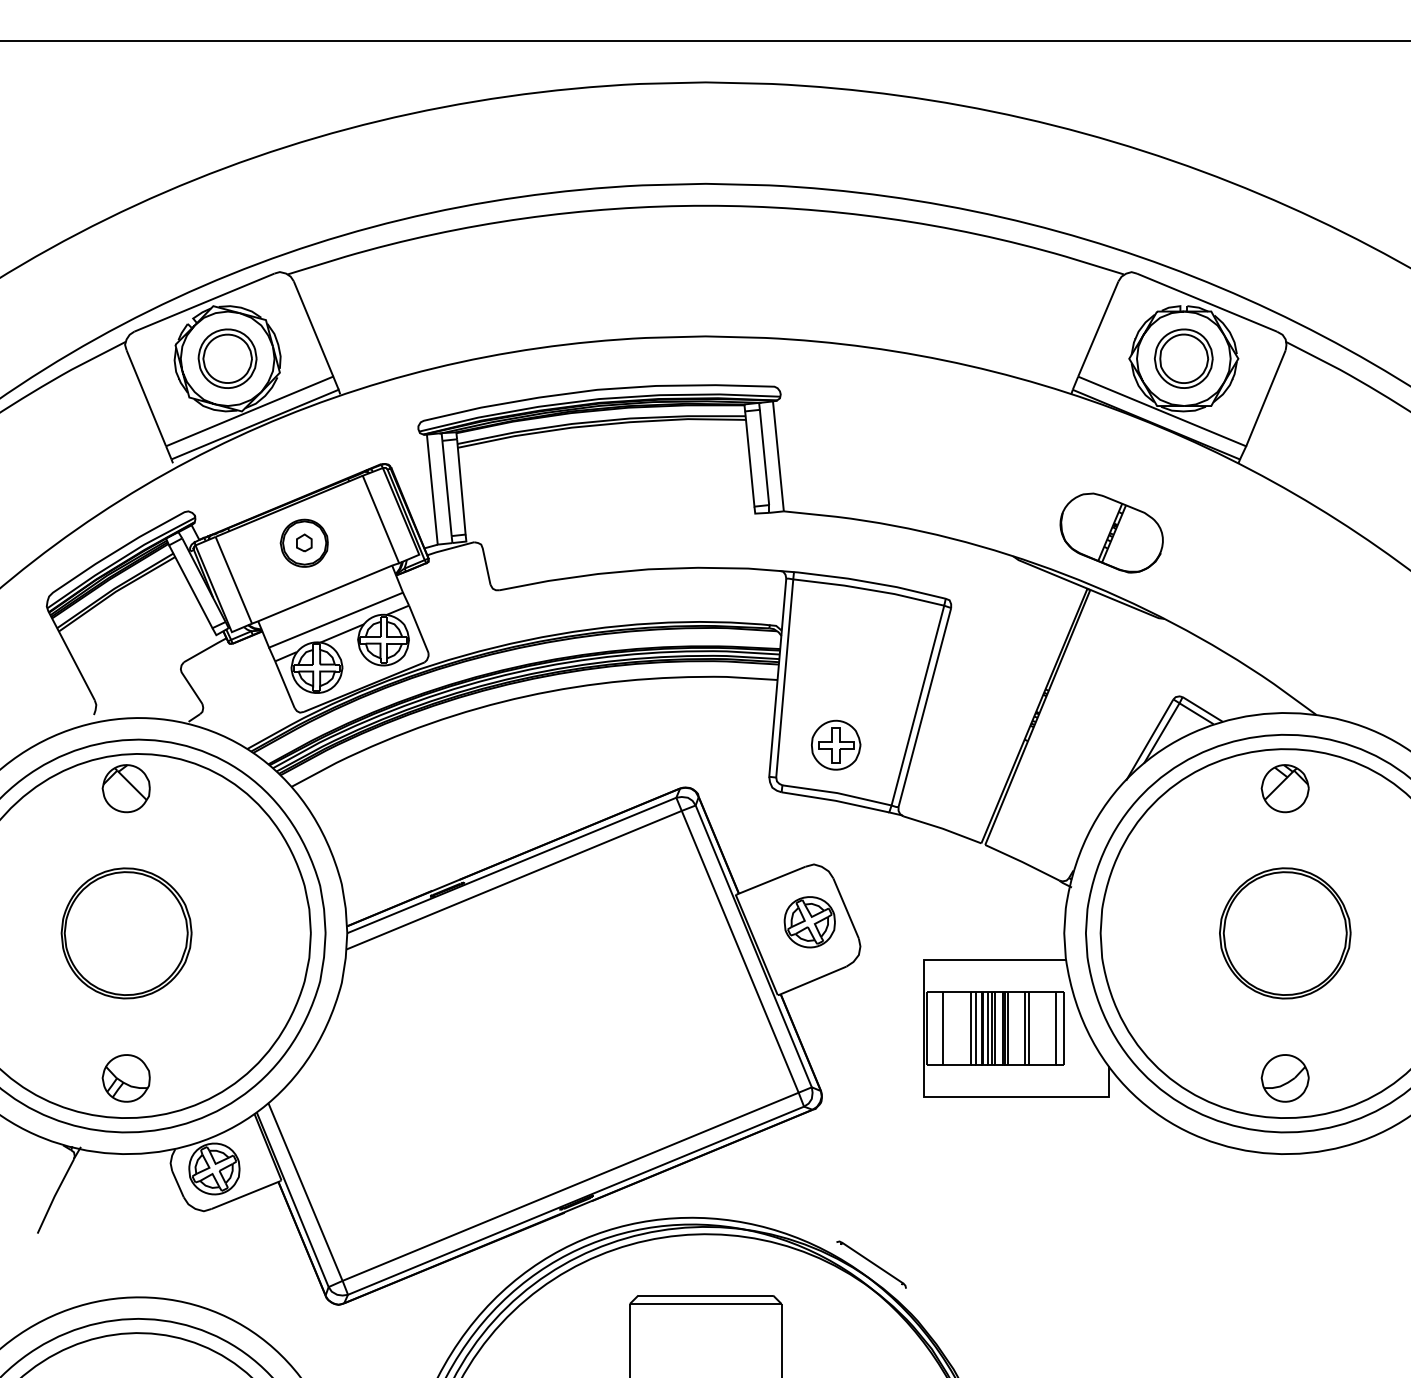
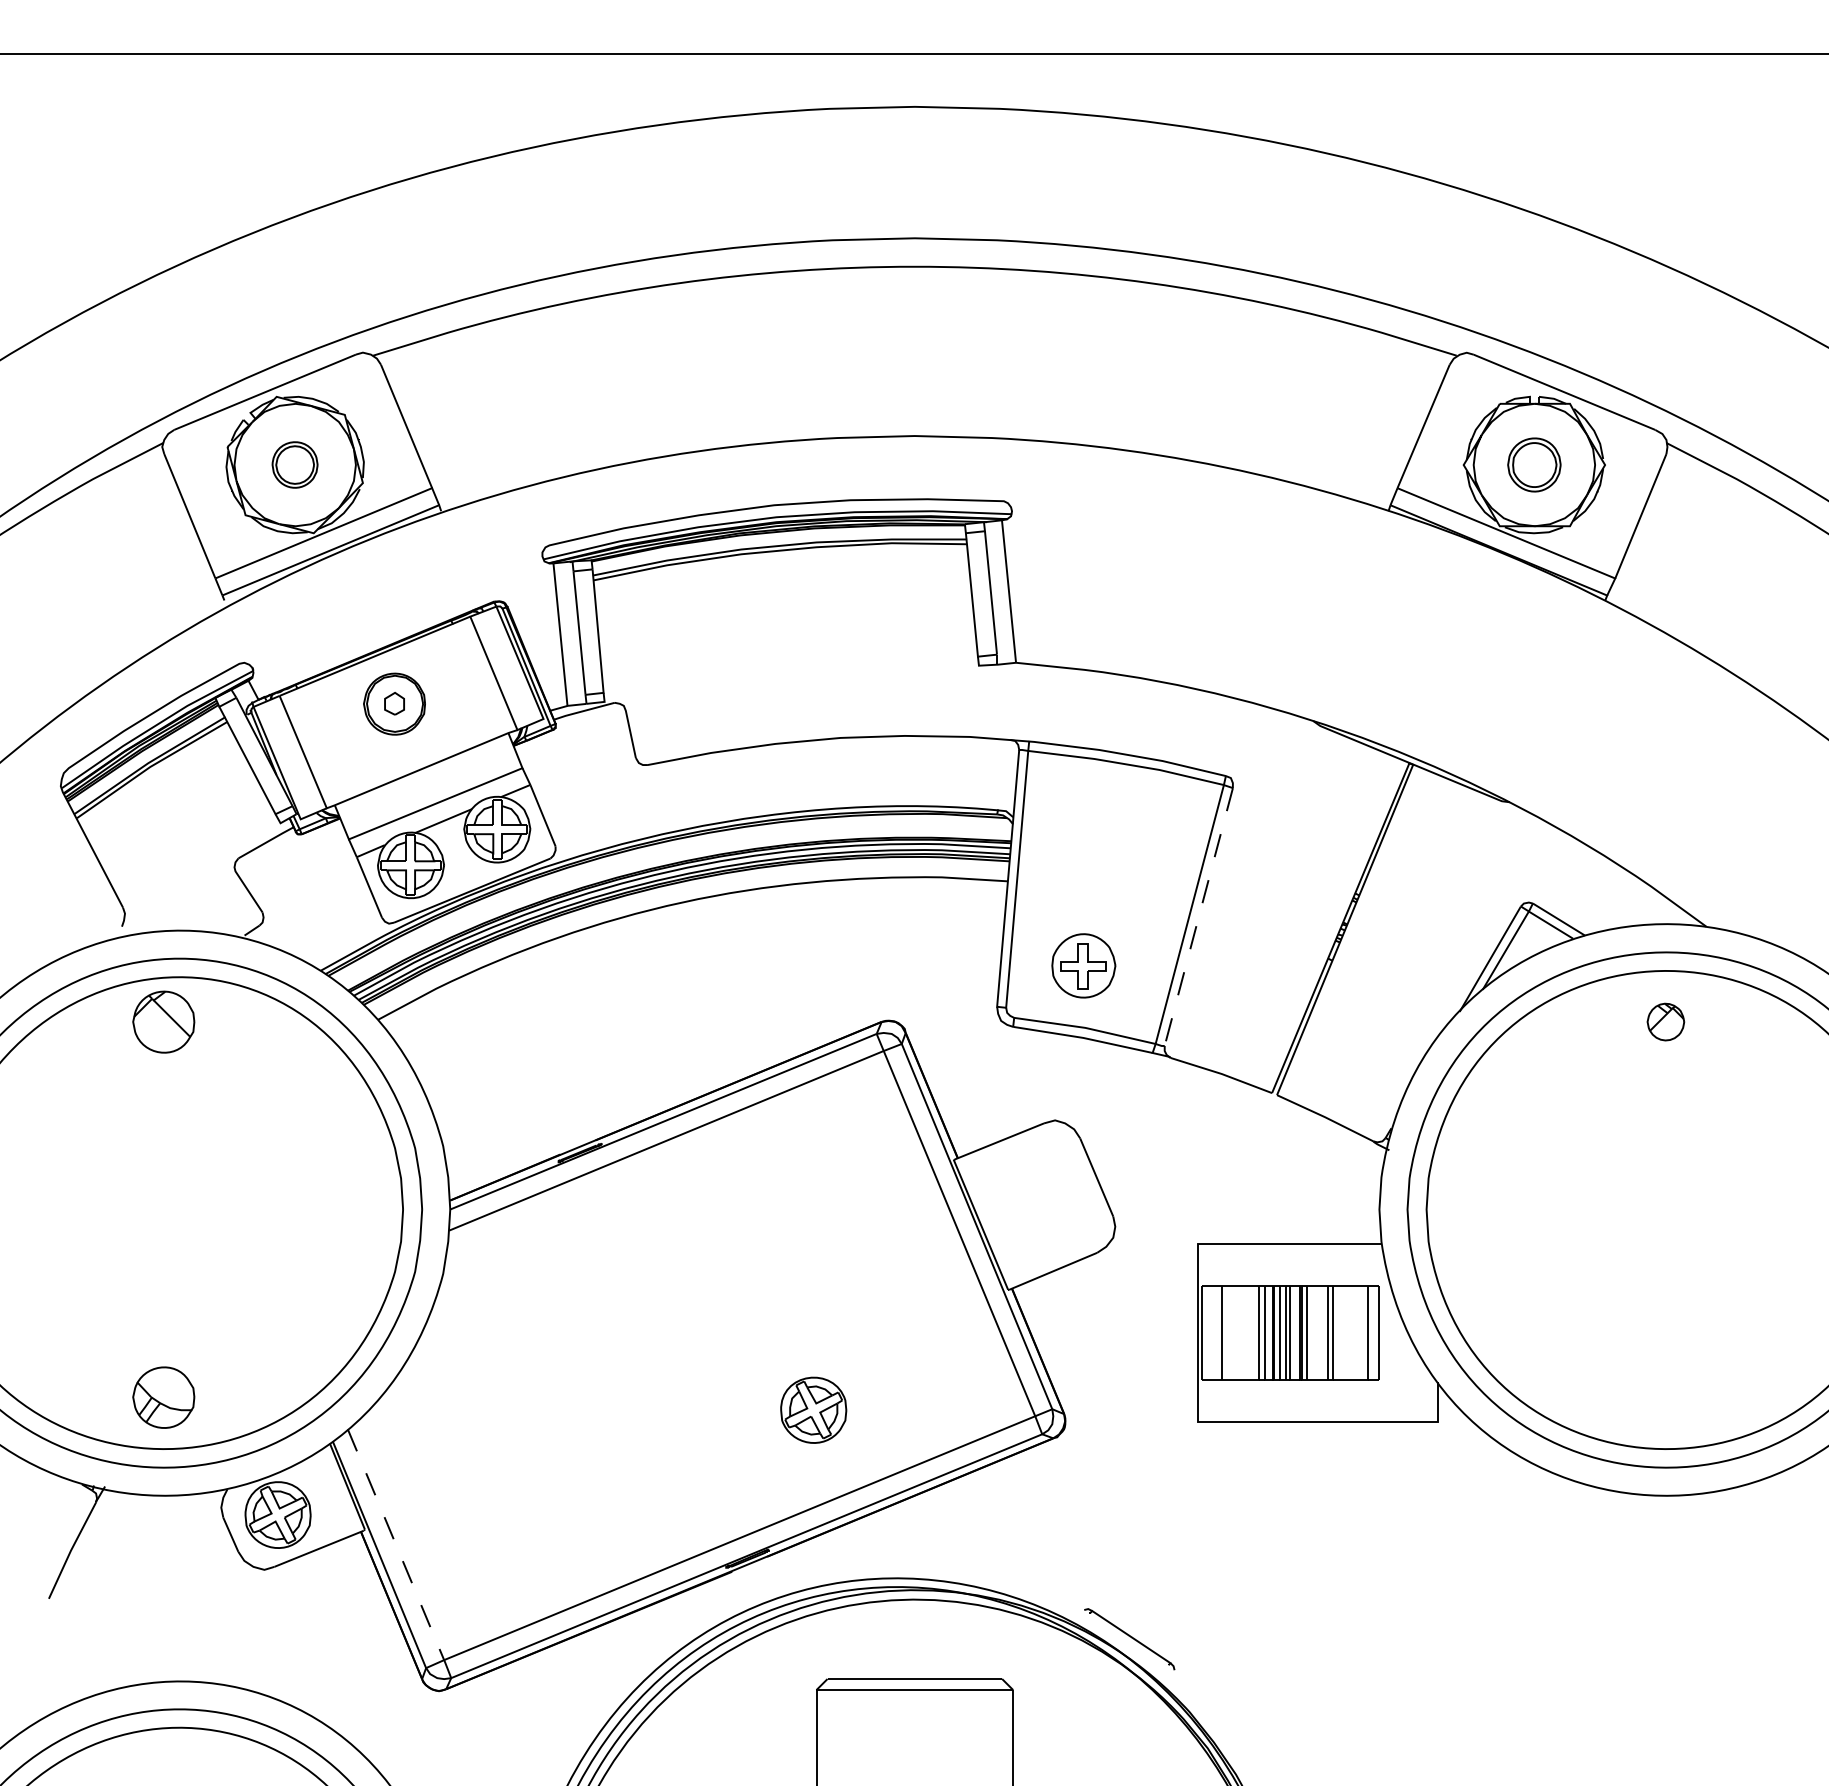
part: (227, 358) -> (294, 464), size x0.6
part: (1183, 358) -> (1534, 464), size x0.7
part: (1111, 532) -> (1440, 690), removed
line: (924, 707) -> (1198, 917), solid -> dashed
part: (1284, 788) -> (1665, 1021), size x0.6
part: (809, 921) -> (813, 1409), moved
part: (126, 933) -> (164, 1209), removed
part: (1284, 933) -> (1665, 1209), removed
part: (1284, 1078) -> (1665, 1397), removed
line: (305, 1192) -> (396, 1545), solid -> dashed

